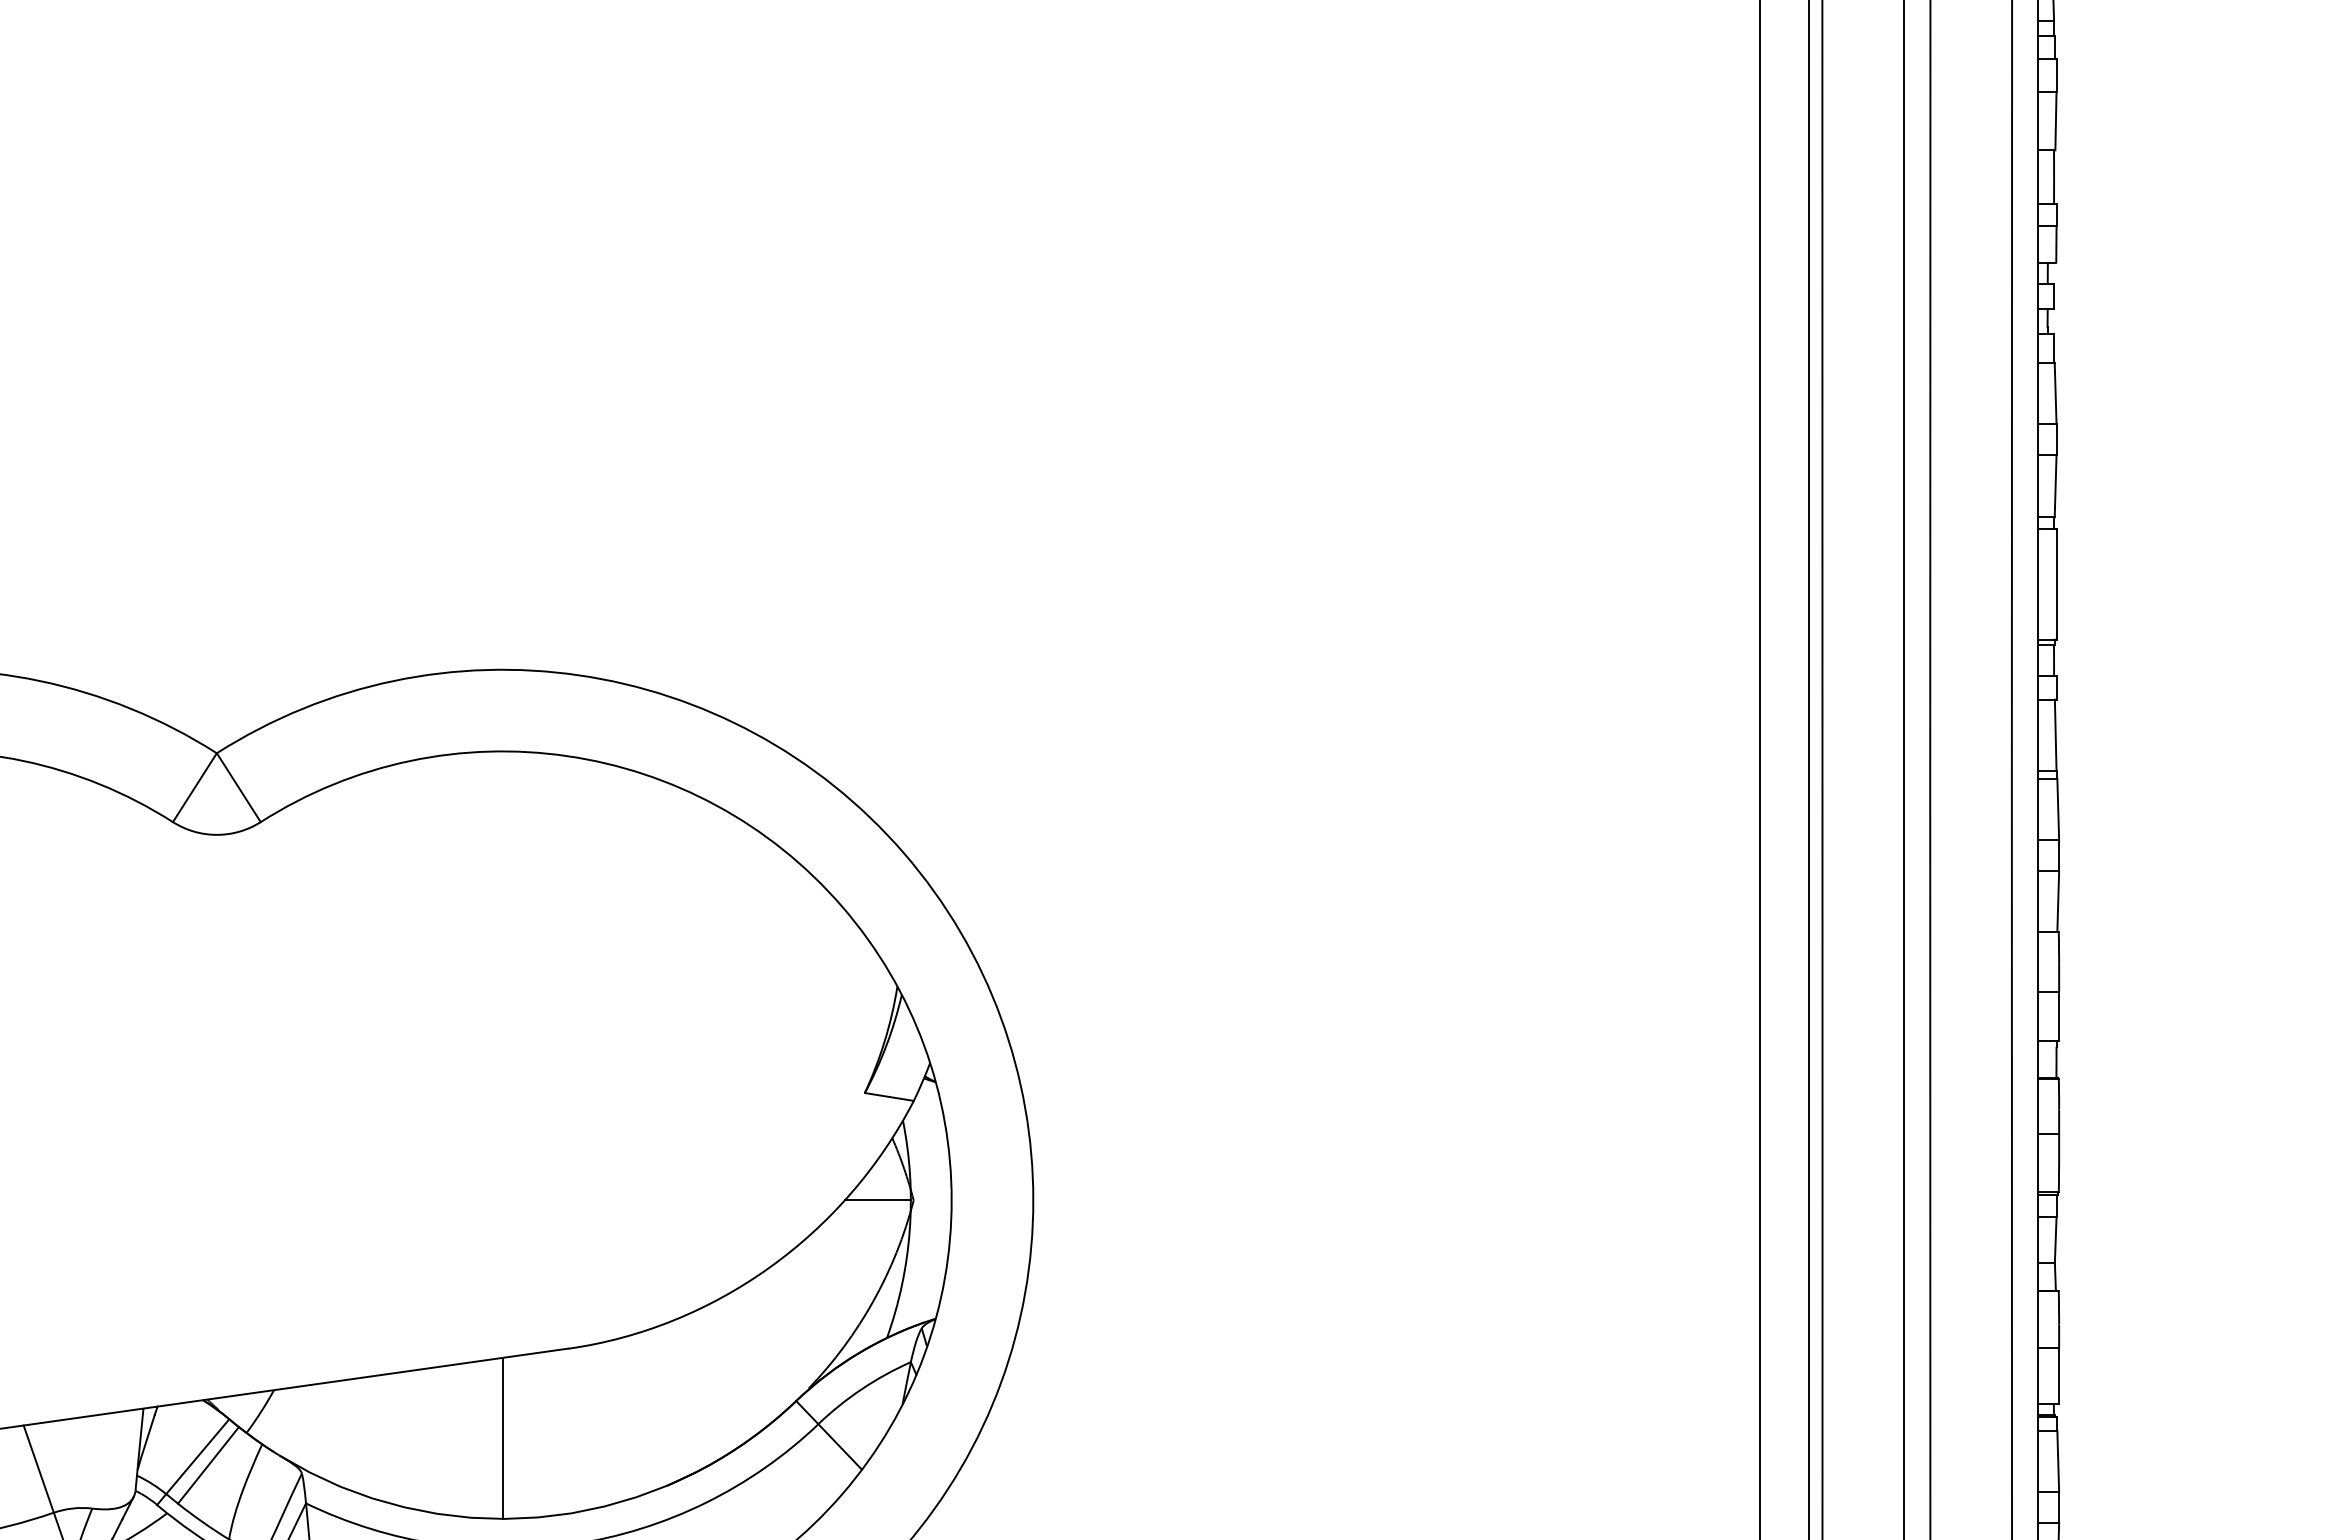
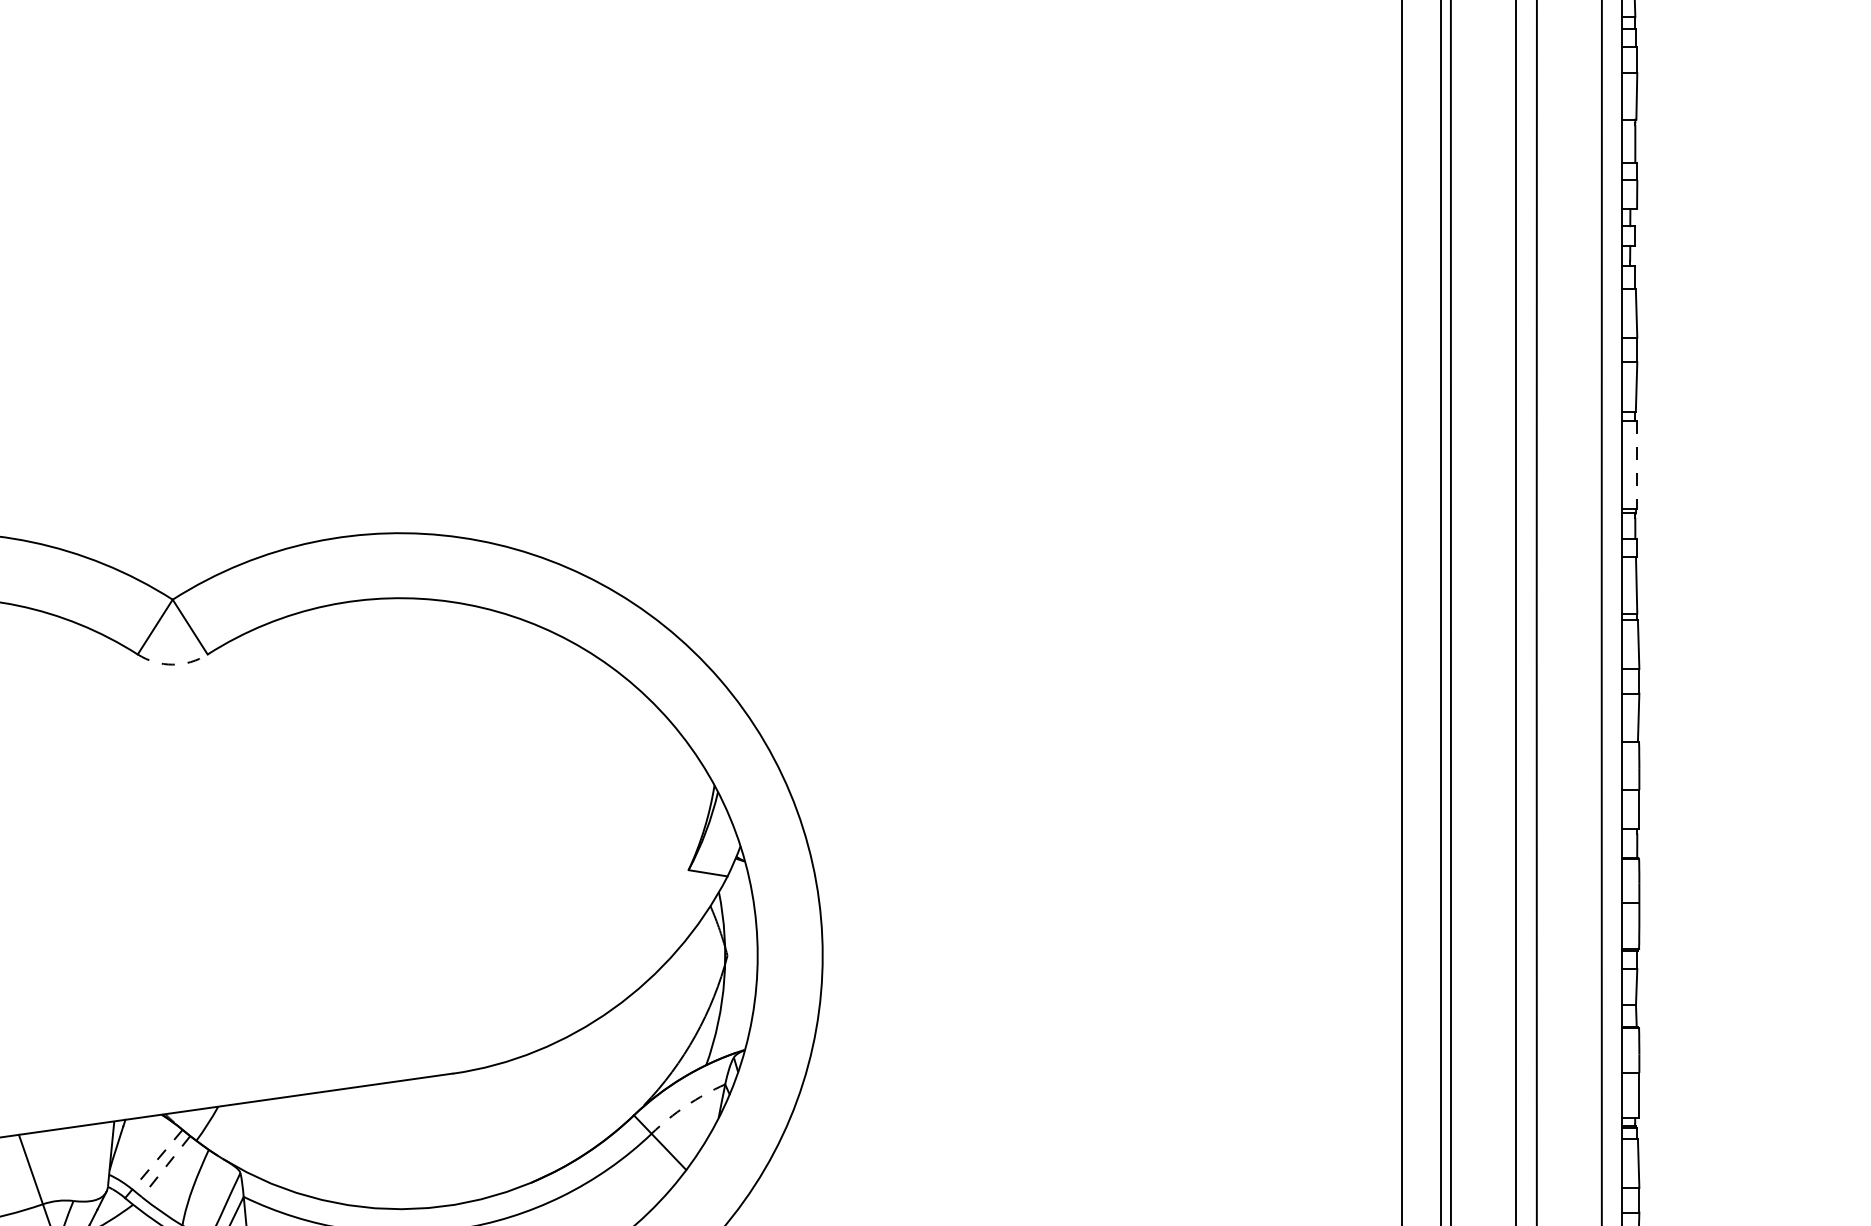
line: (2056, 584) -> (1637, 465), solid -> dashed
arc: (216, 834) -> (172, 664), solid -> dashed
line: (877, 1200) -> (698, 955), removed
arc: (861, 1389) -> (685, 1106), solid -> dashed
line: (502, 1437) -> (400, 1144), removed
line: (197, 1456) -> (157, 1159), solid -> dashed
line: (208, 1465) -> (166, 1166), solid -> dashed

